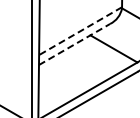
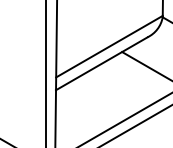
line: (80, 31) -> (109, 47), dashed -> solid
line: (74, 44) -> (101, 63), dashed -> solid

